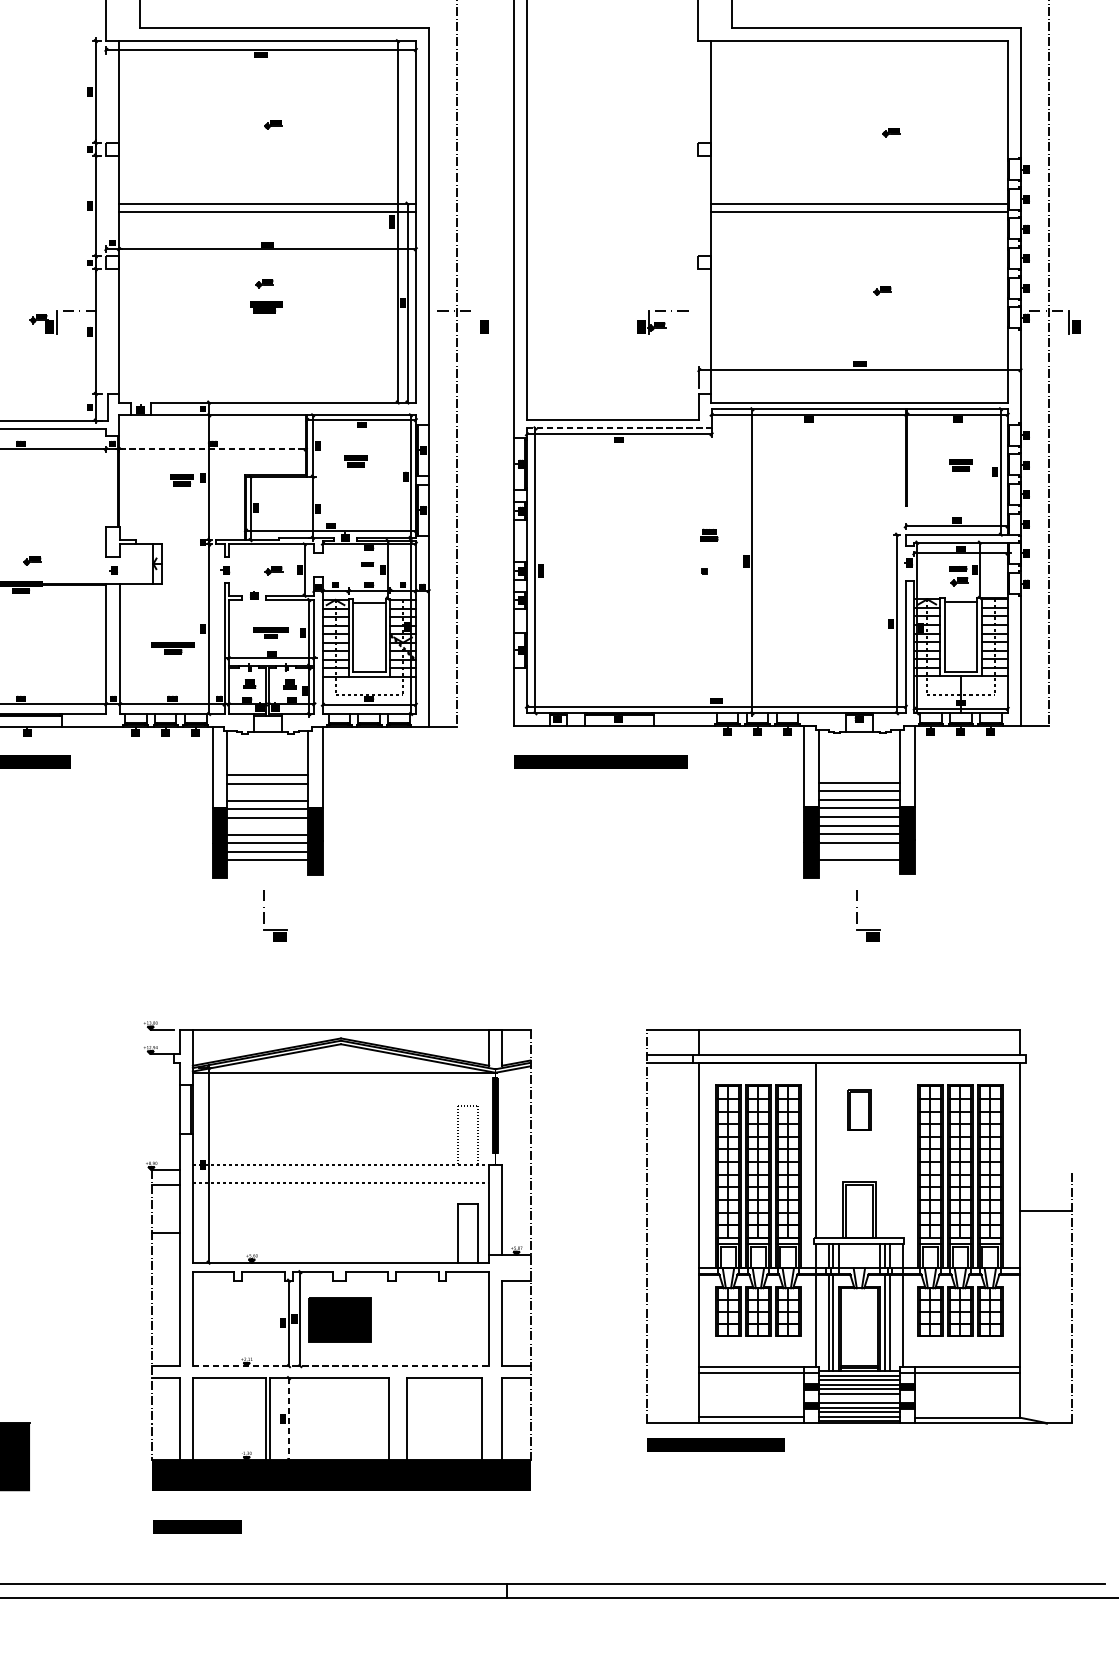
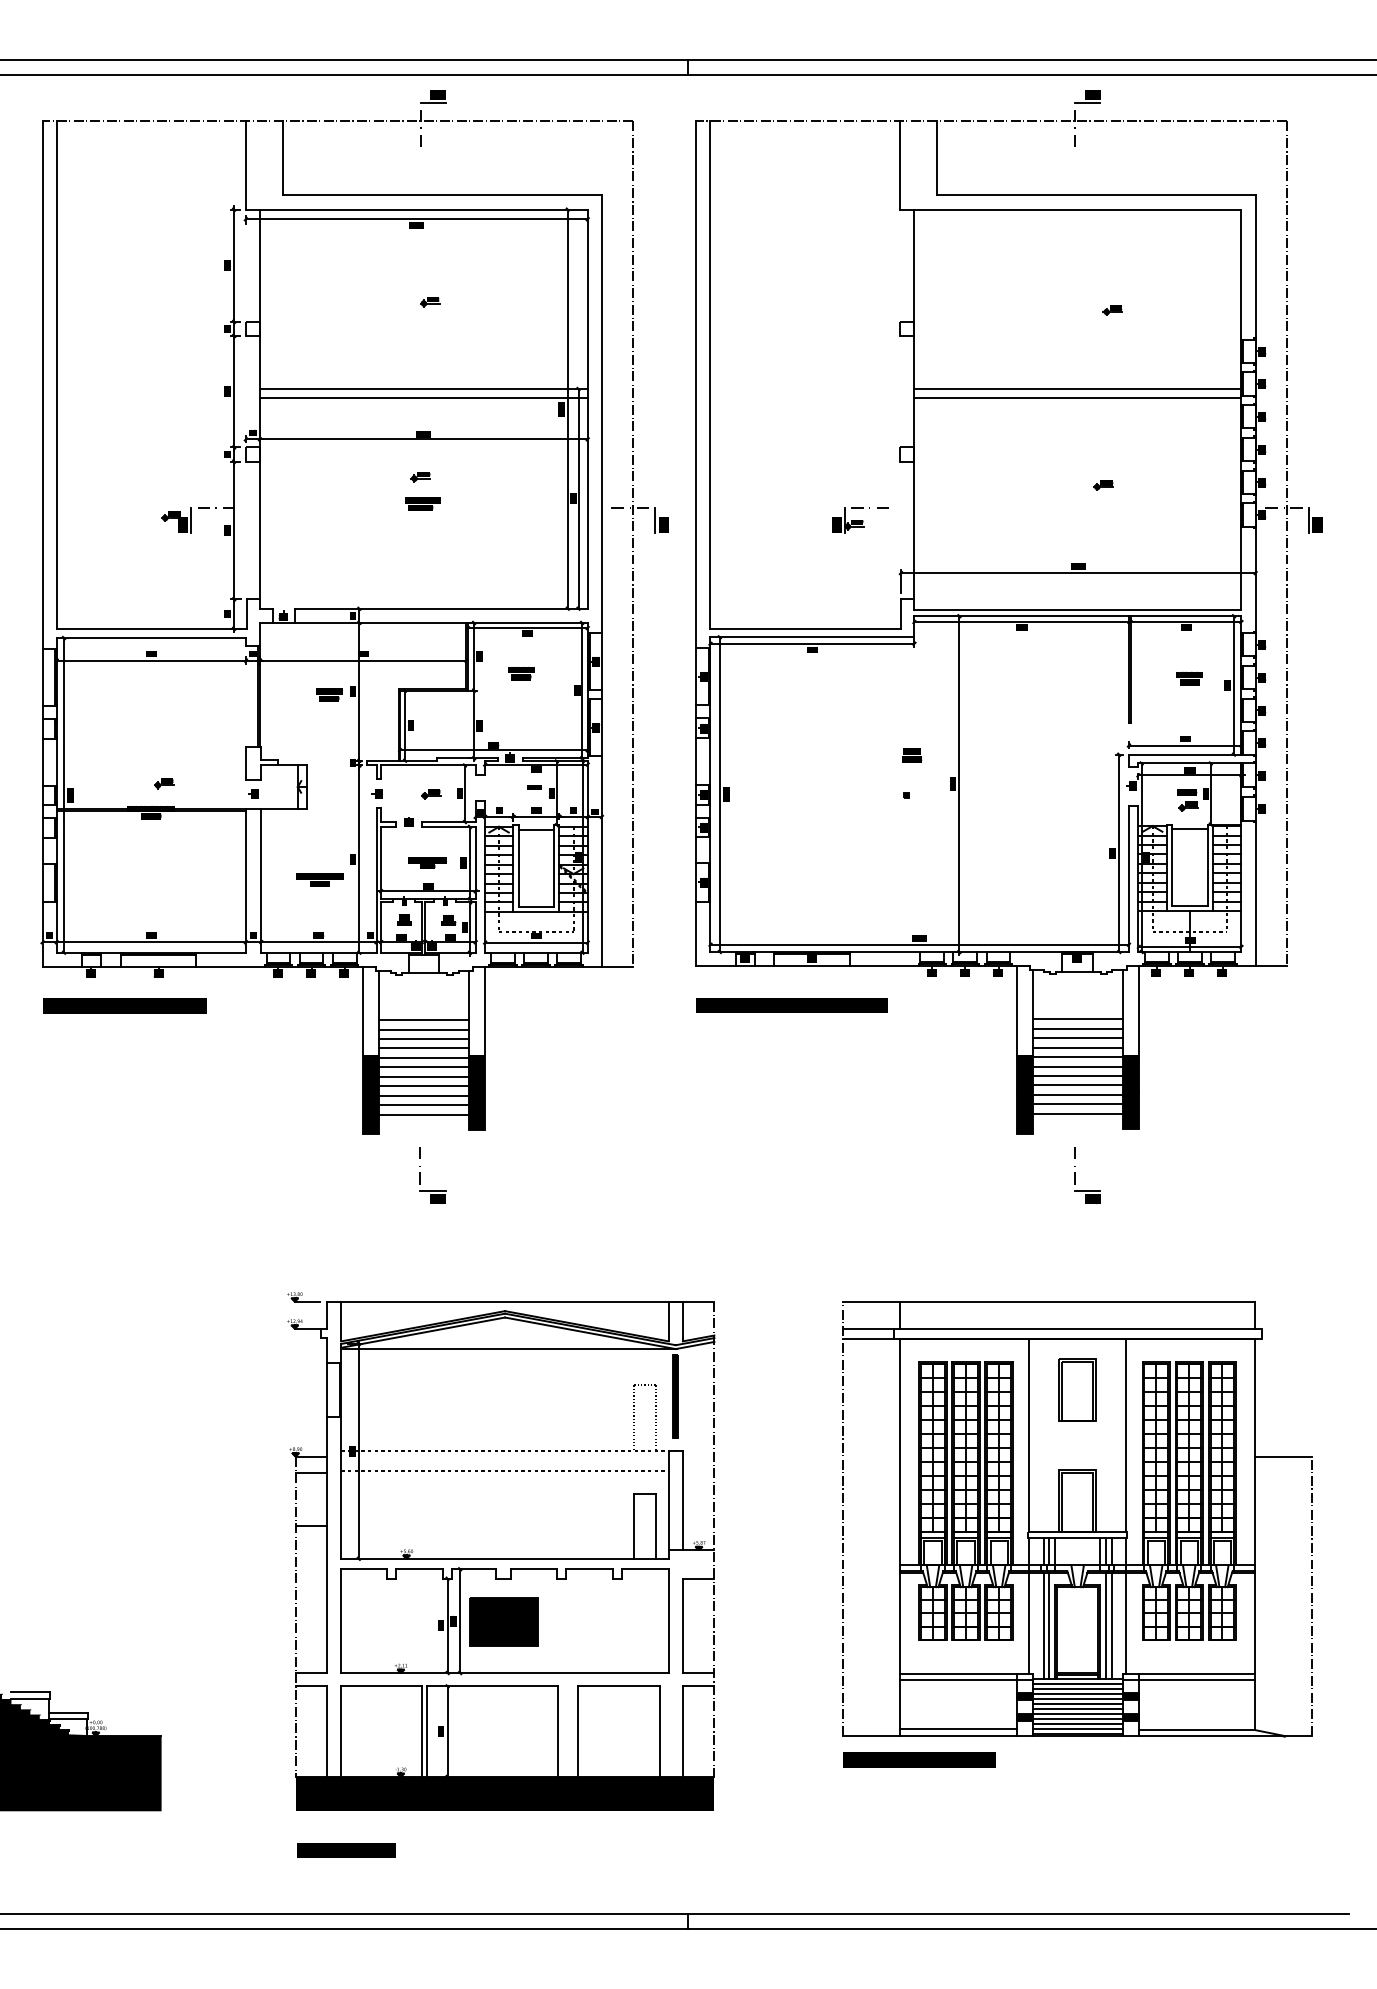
line: (477, 321) -> (655, 519), added
line: (619, 428) -> (812, 637), dashed -> solid
line: (212, 449) -> (363, 660), dashed -> solid
line: (859, 774) -> (1077, 1019), added
line: (268, 792) -> (424, 1039), added
line: (268, 826) -> (424, 1076), added
line: (859, 851) -> (1077, 1104), added
part: (859, 1109) -> (1077, 1389), size x1.43
line: (903, 1150) -> (1126, 1434), added
line: (1045, 1210) -> (1283, 1456), moved
line: (341, 1366) -> (505, 1673), dashed -> solid
line: (859, 1398) -> (1077, 1708), added
line: (288, 1419) -> (447, 1732), dashed -> solid

